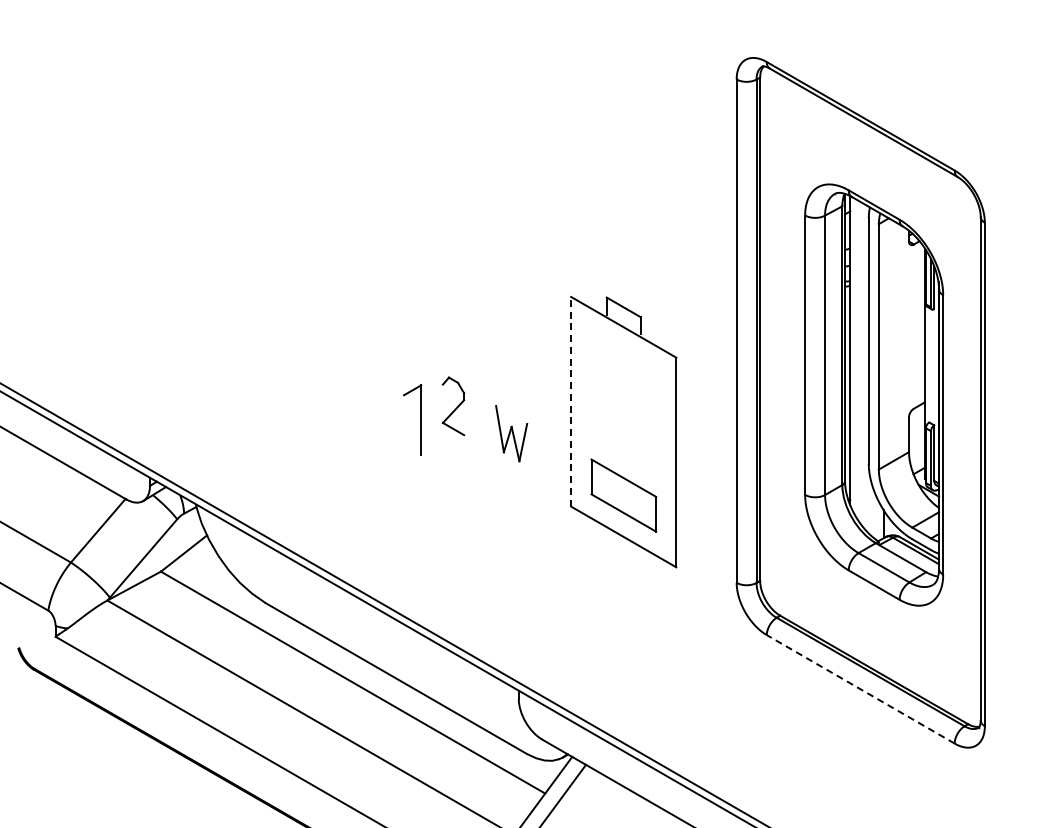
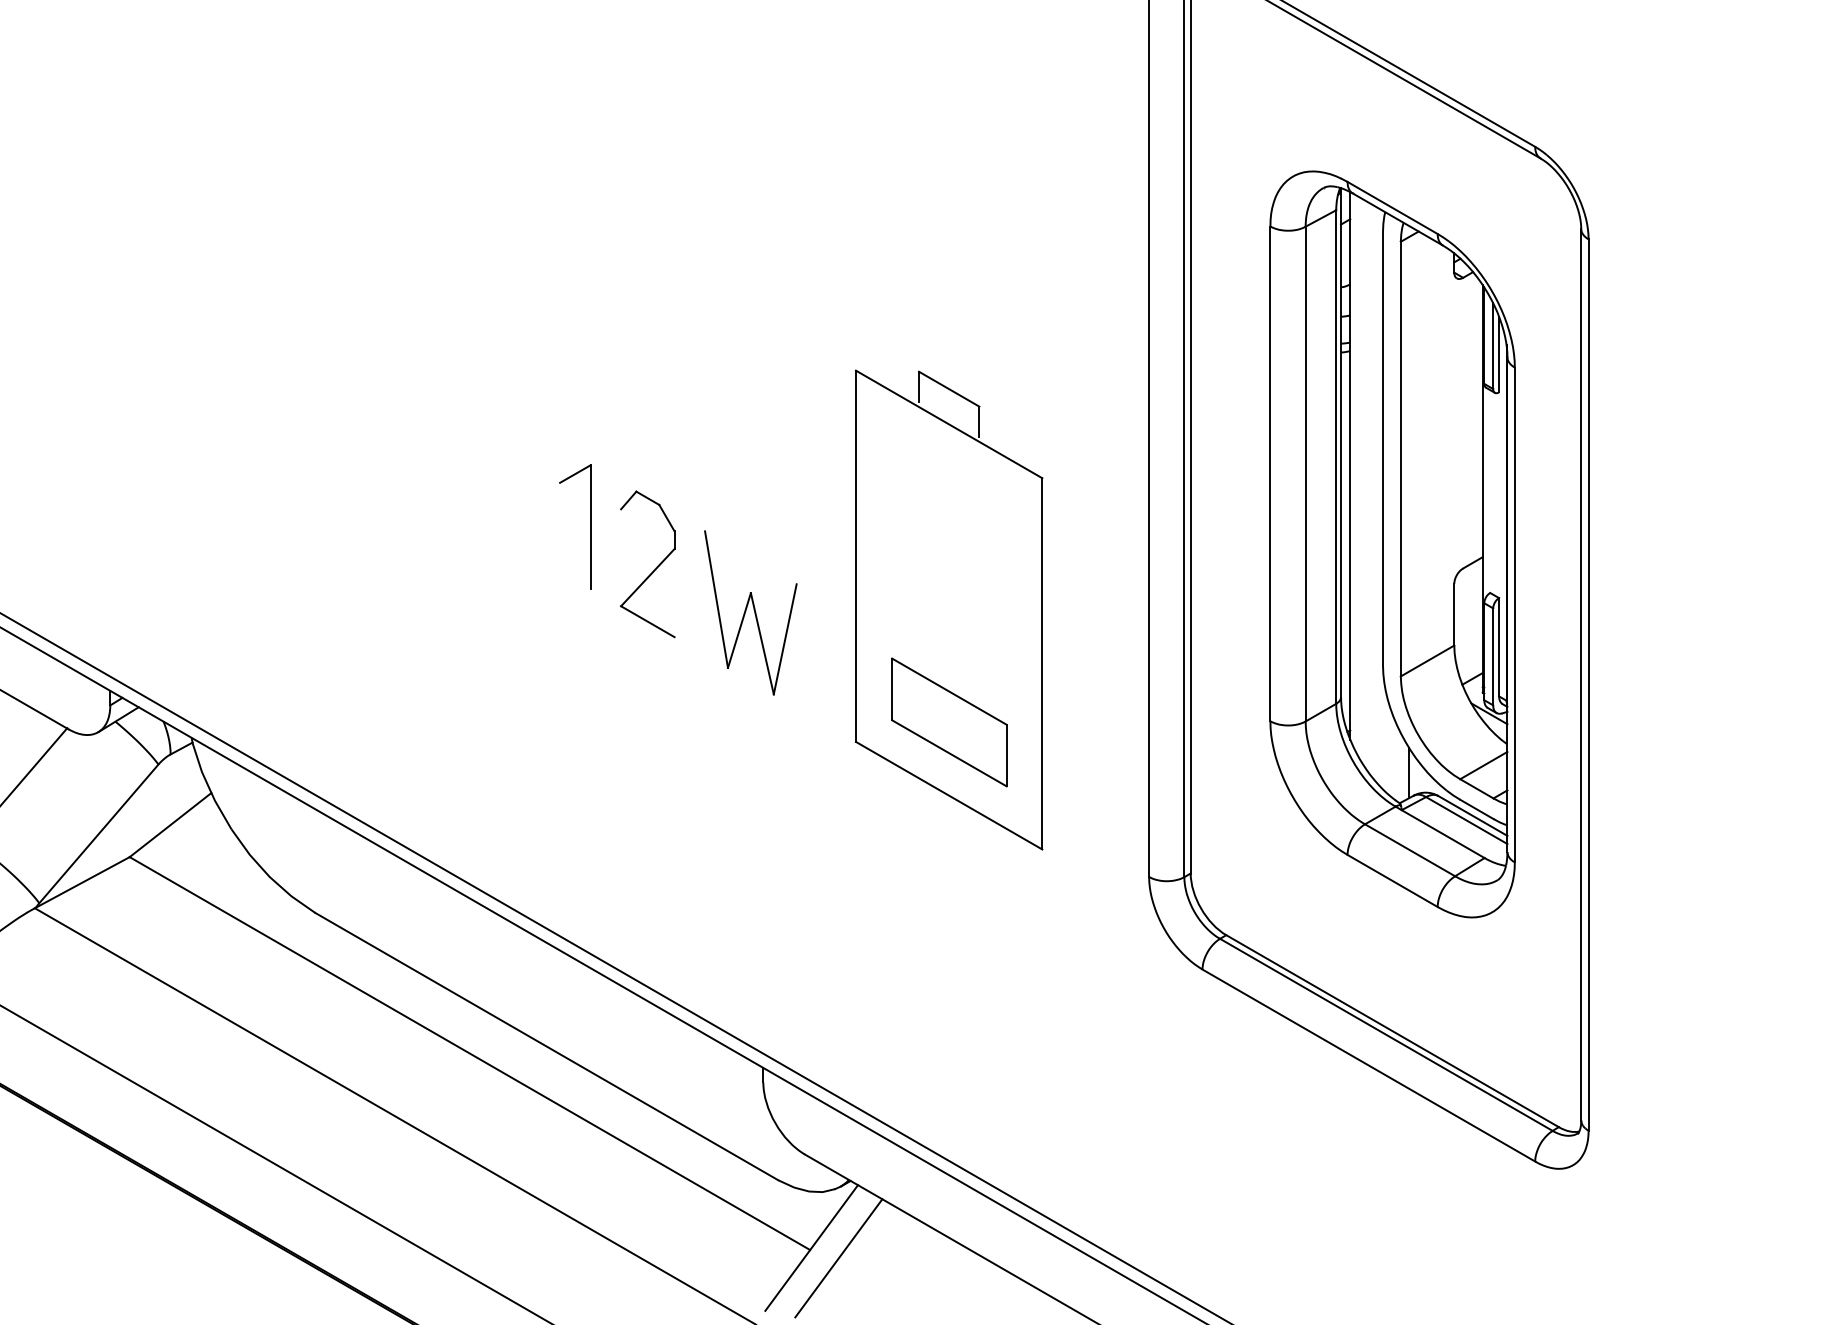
line: (571, 401) -> (856, 555), dashed -> solid
part: (453, 406) -> (647, 564), size x1.43
part: (420, 419) -> (589, 525), moved
part: (511, 433) -> (750, 612), size x1.67
line: (860, 689) -> (1368, 1065), dashed -> solid

